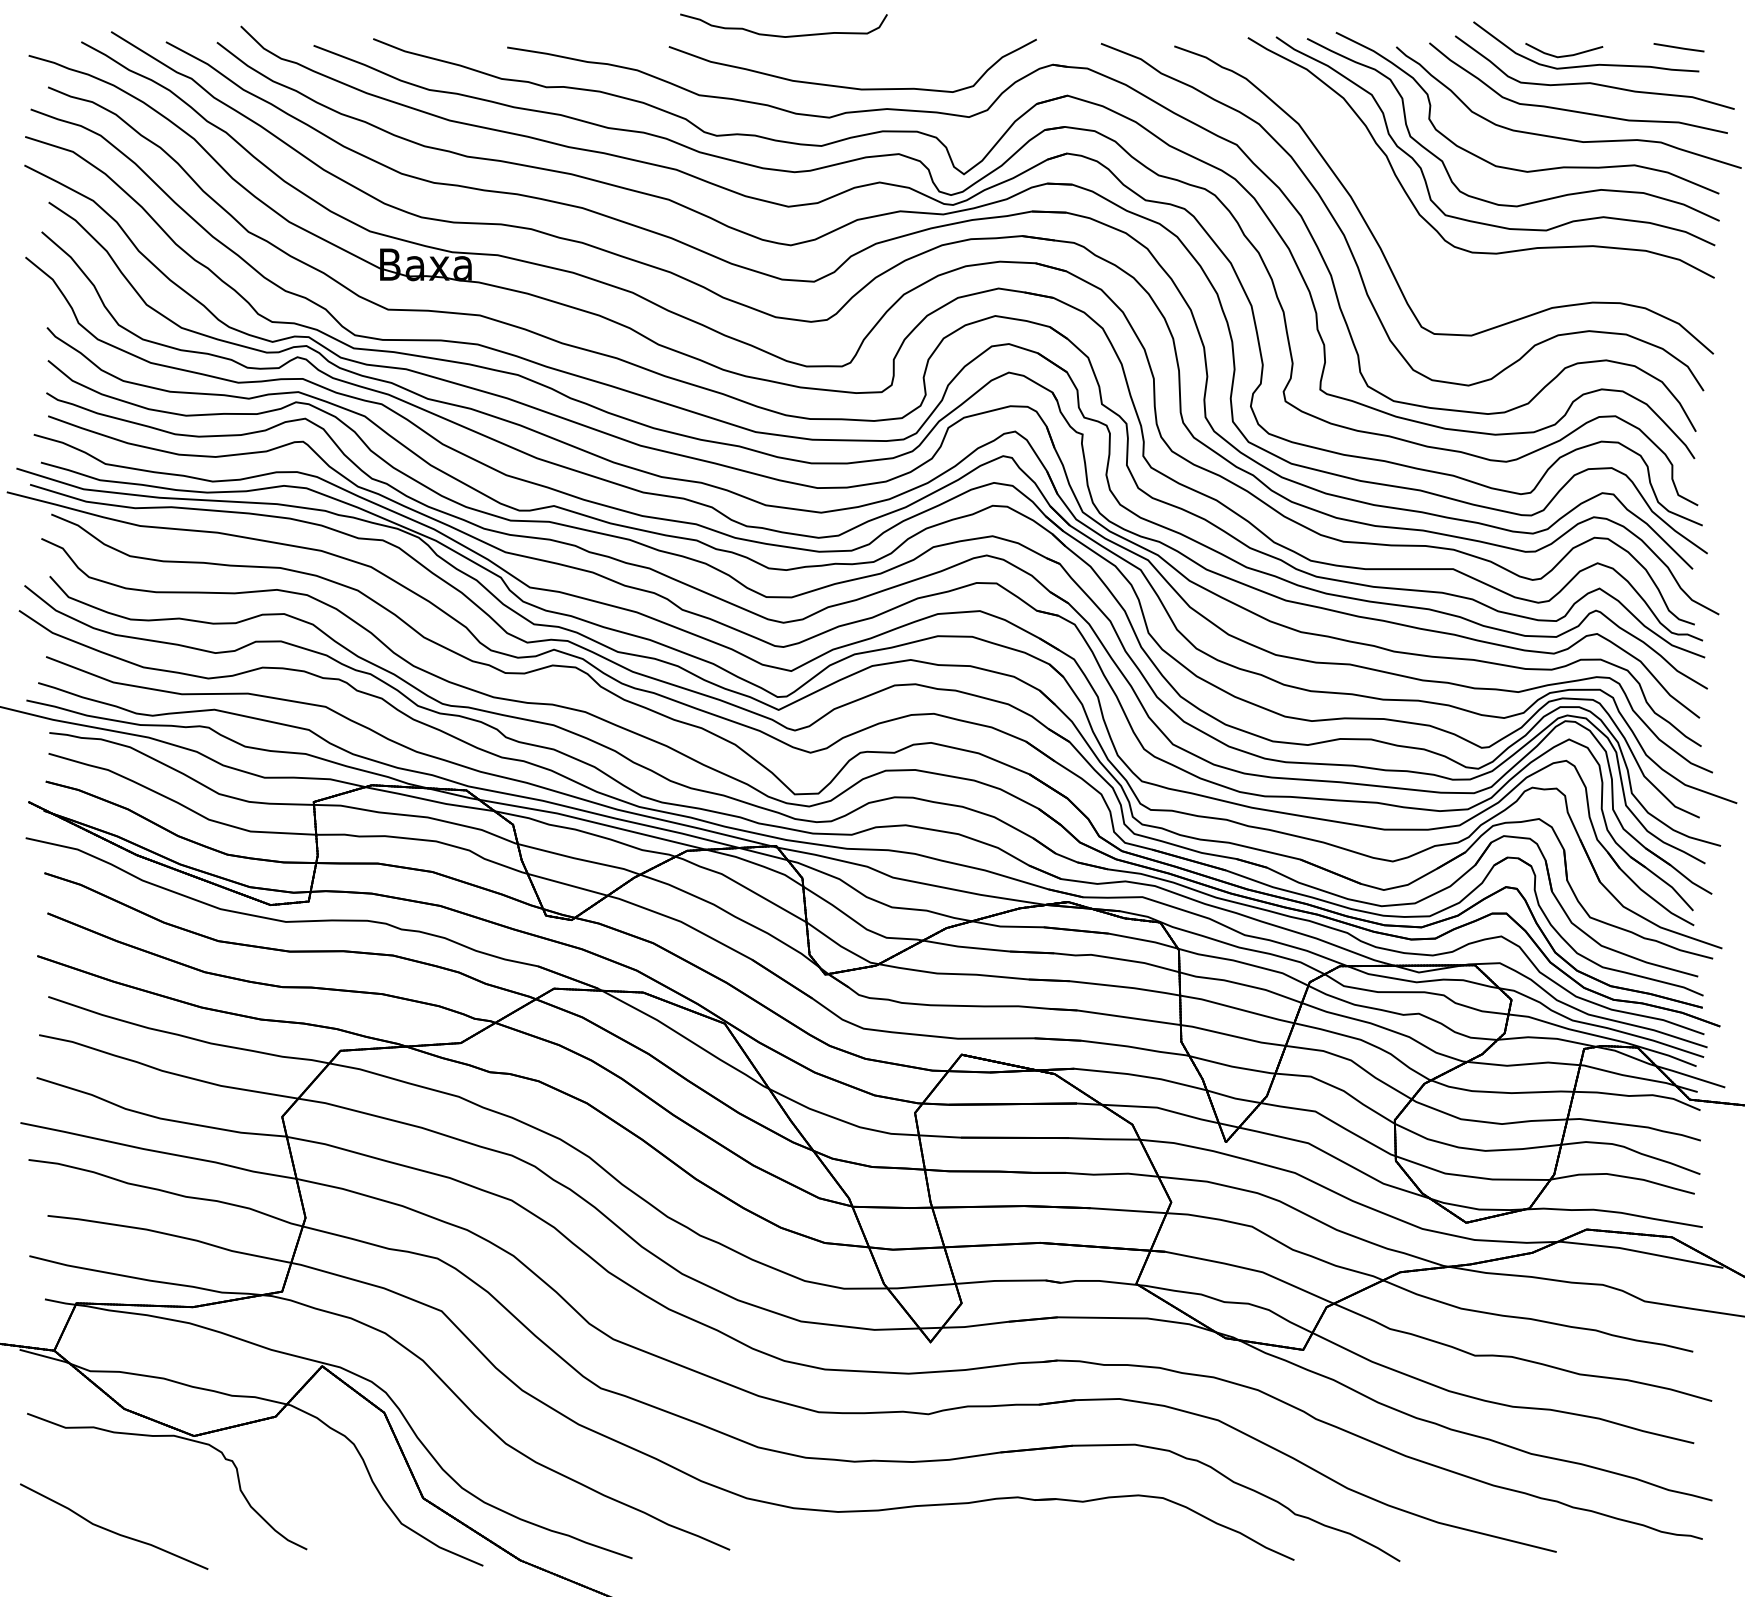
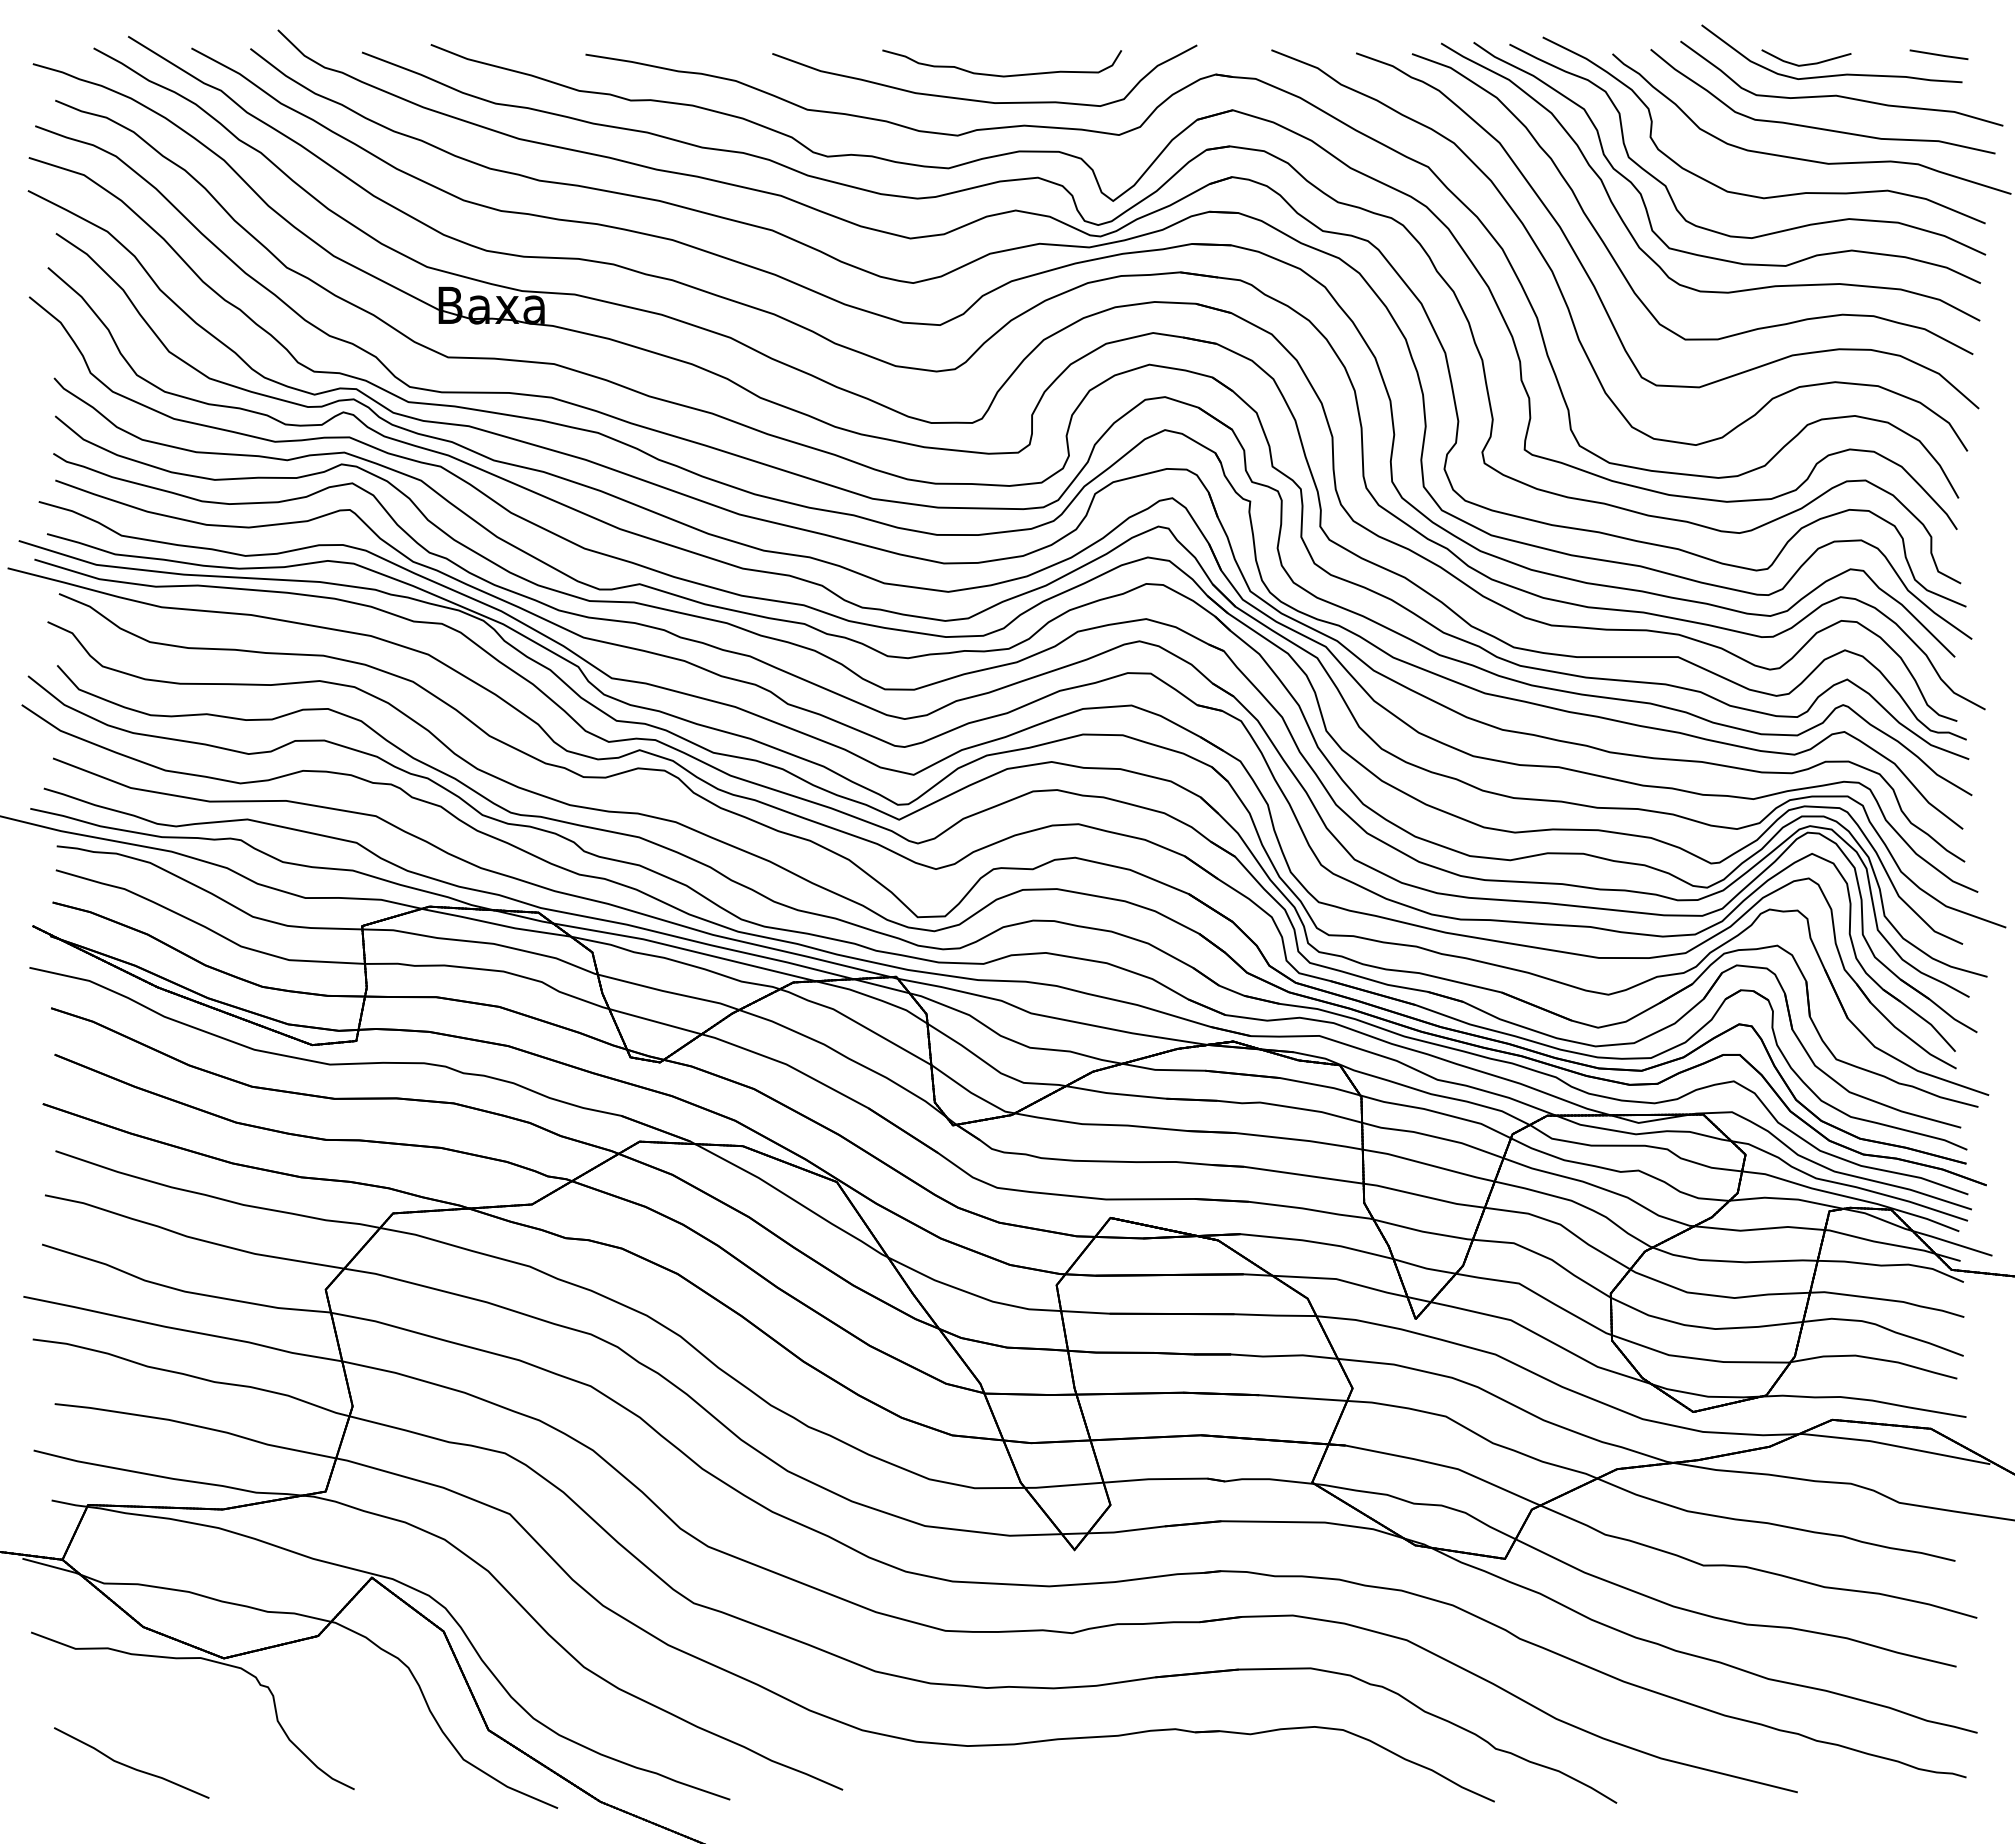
curve: (783, 36) -> (1001, 75), moved
curve: (1394, 217) -> (1610, 251), added
part: (114, 1526) -> (131, 1762), size x0.71

